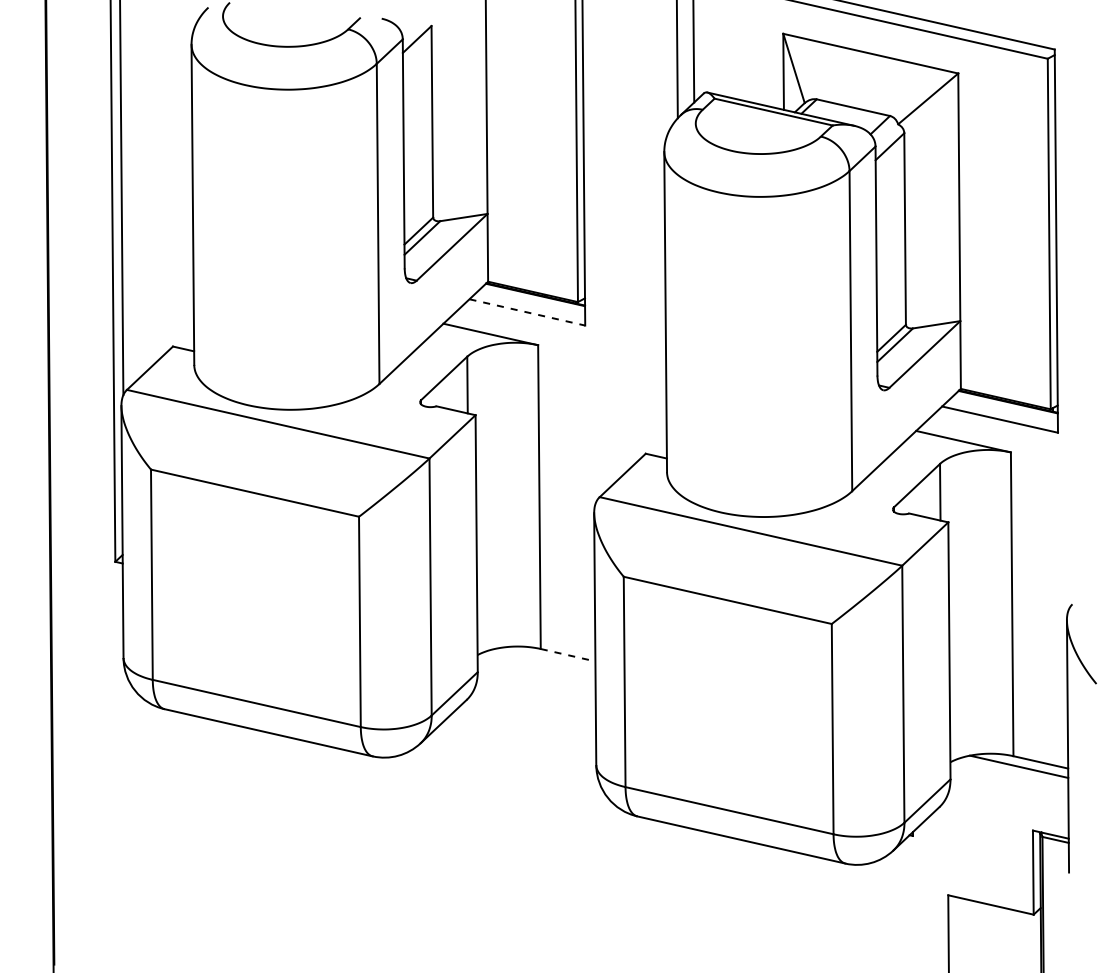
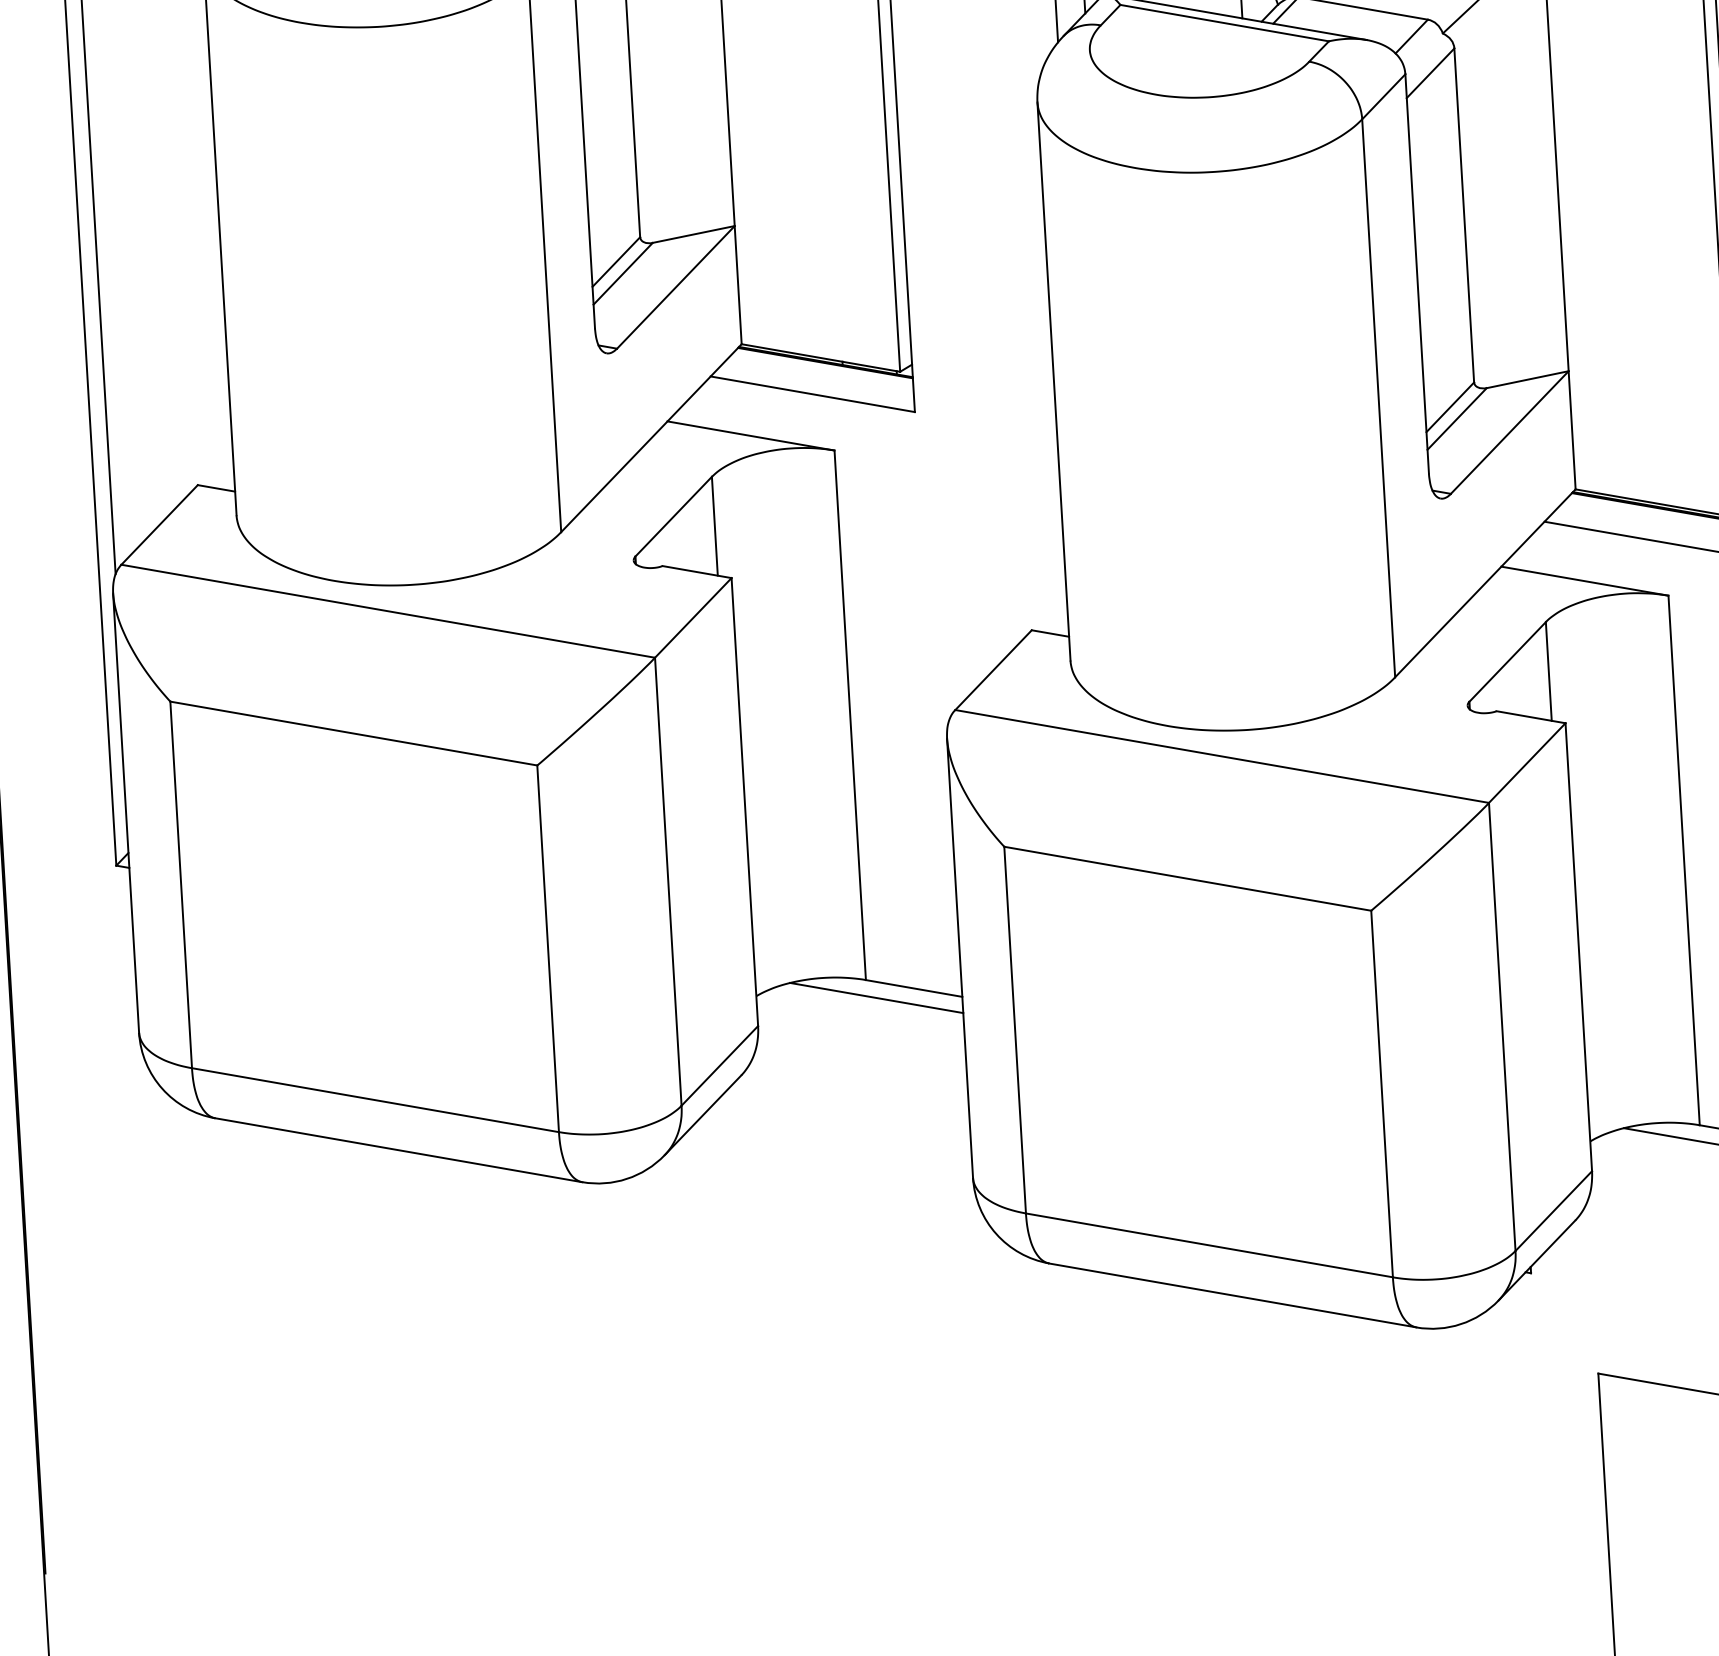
line: (527, 312) -> (813, 394), dashed -> solid
line: (568, 655) -> (914, 988), dashed -> solid
line: (546, 659) -> (876, 997), added

